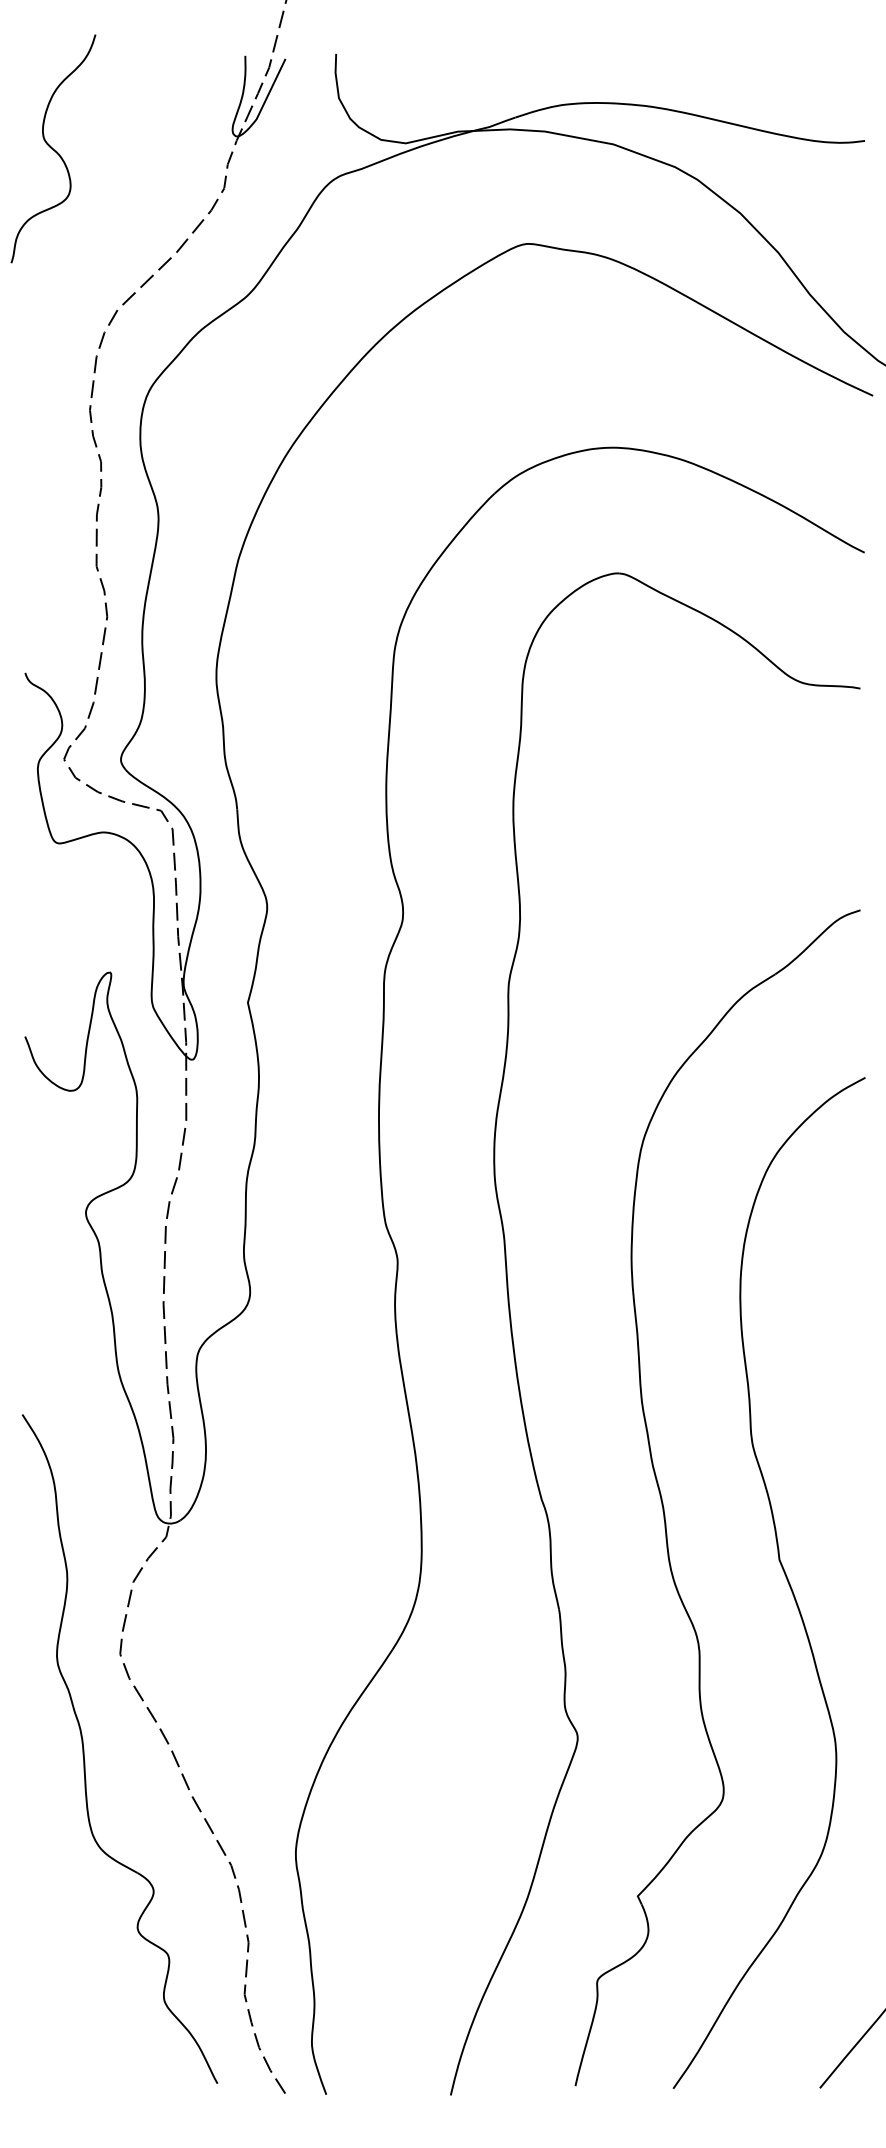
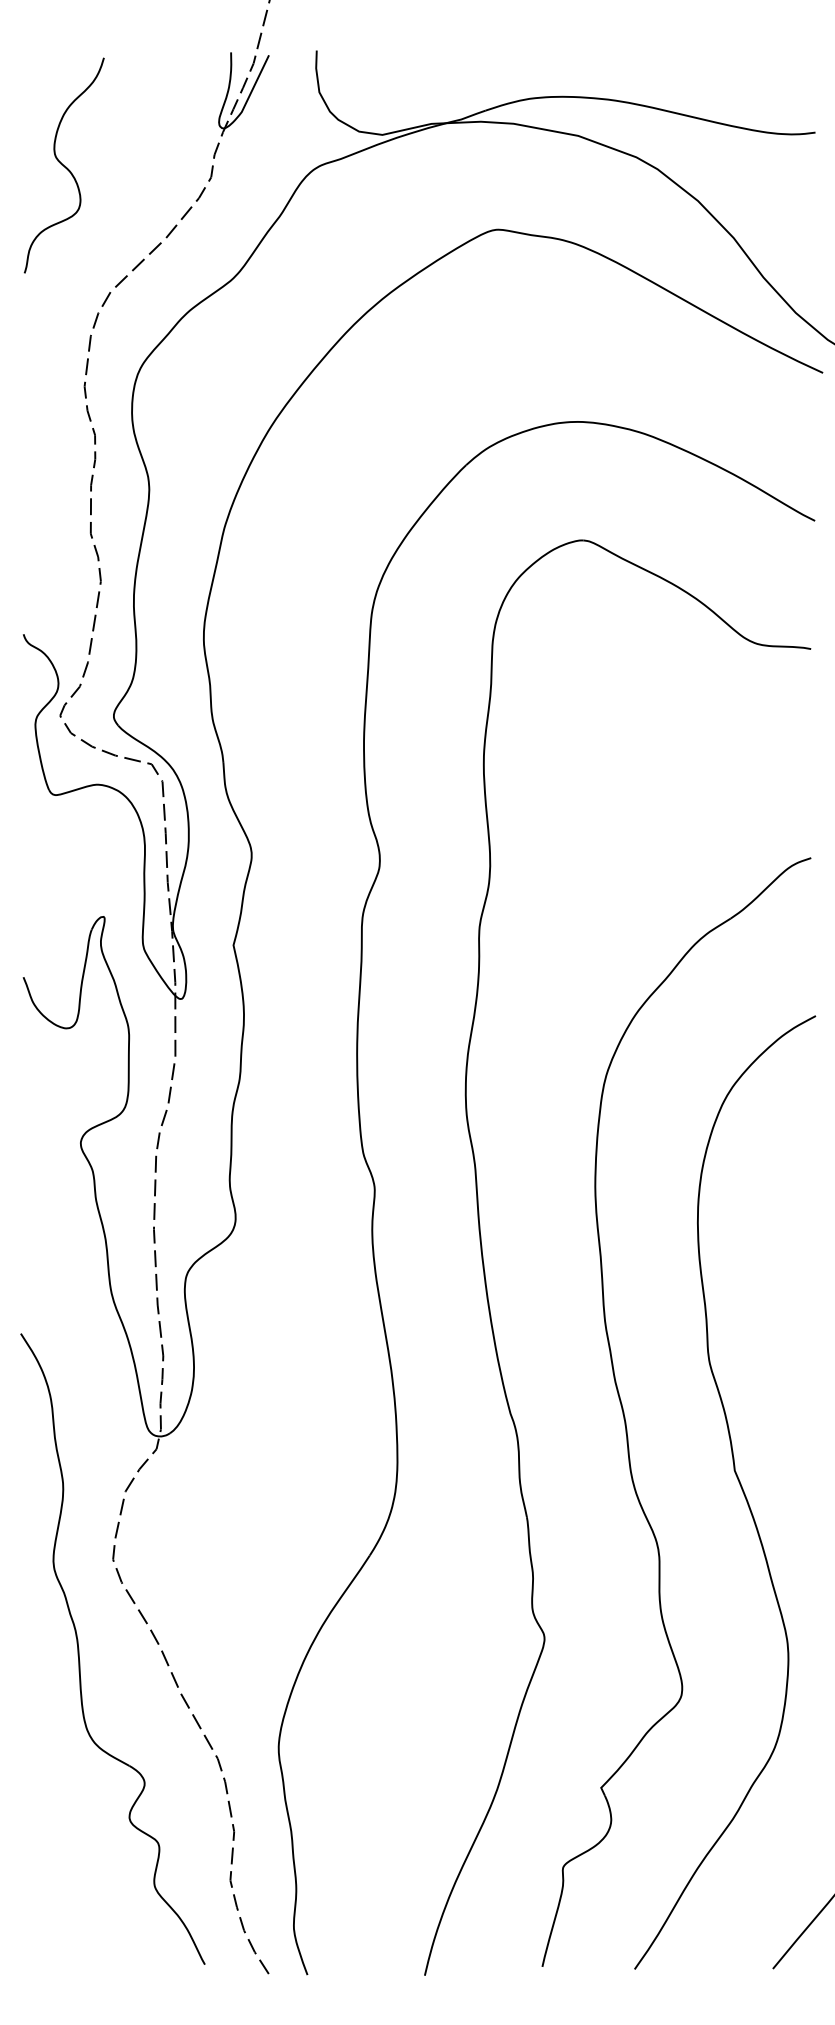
curve: (53, 148) -> (64, 165), moved

